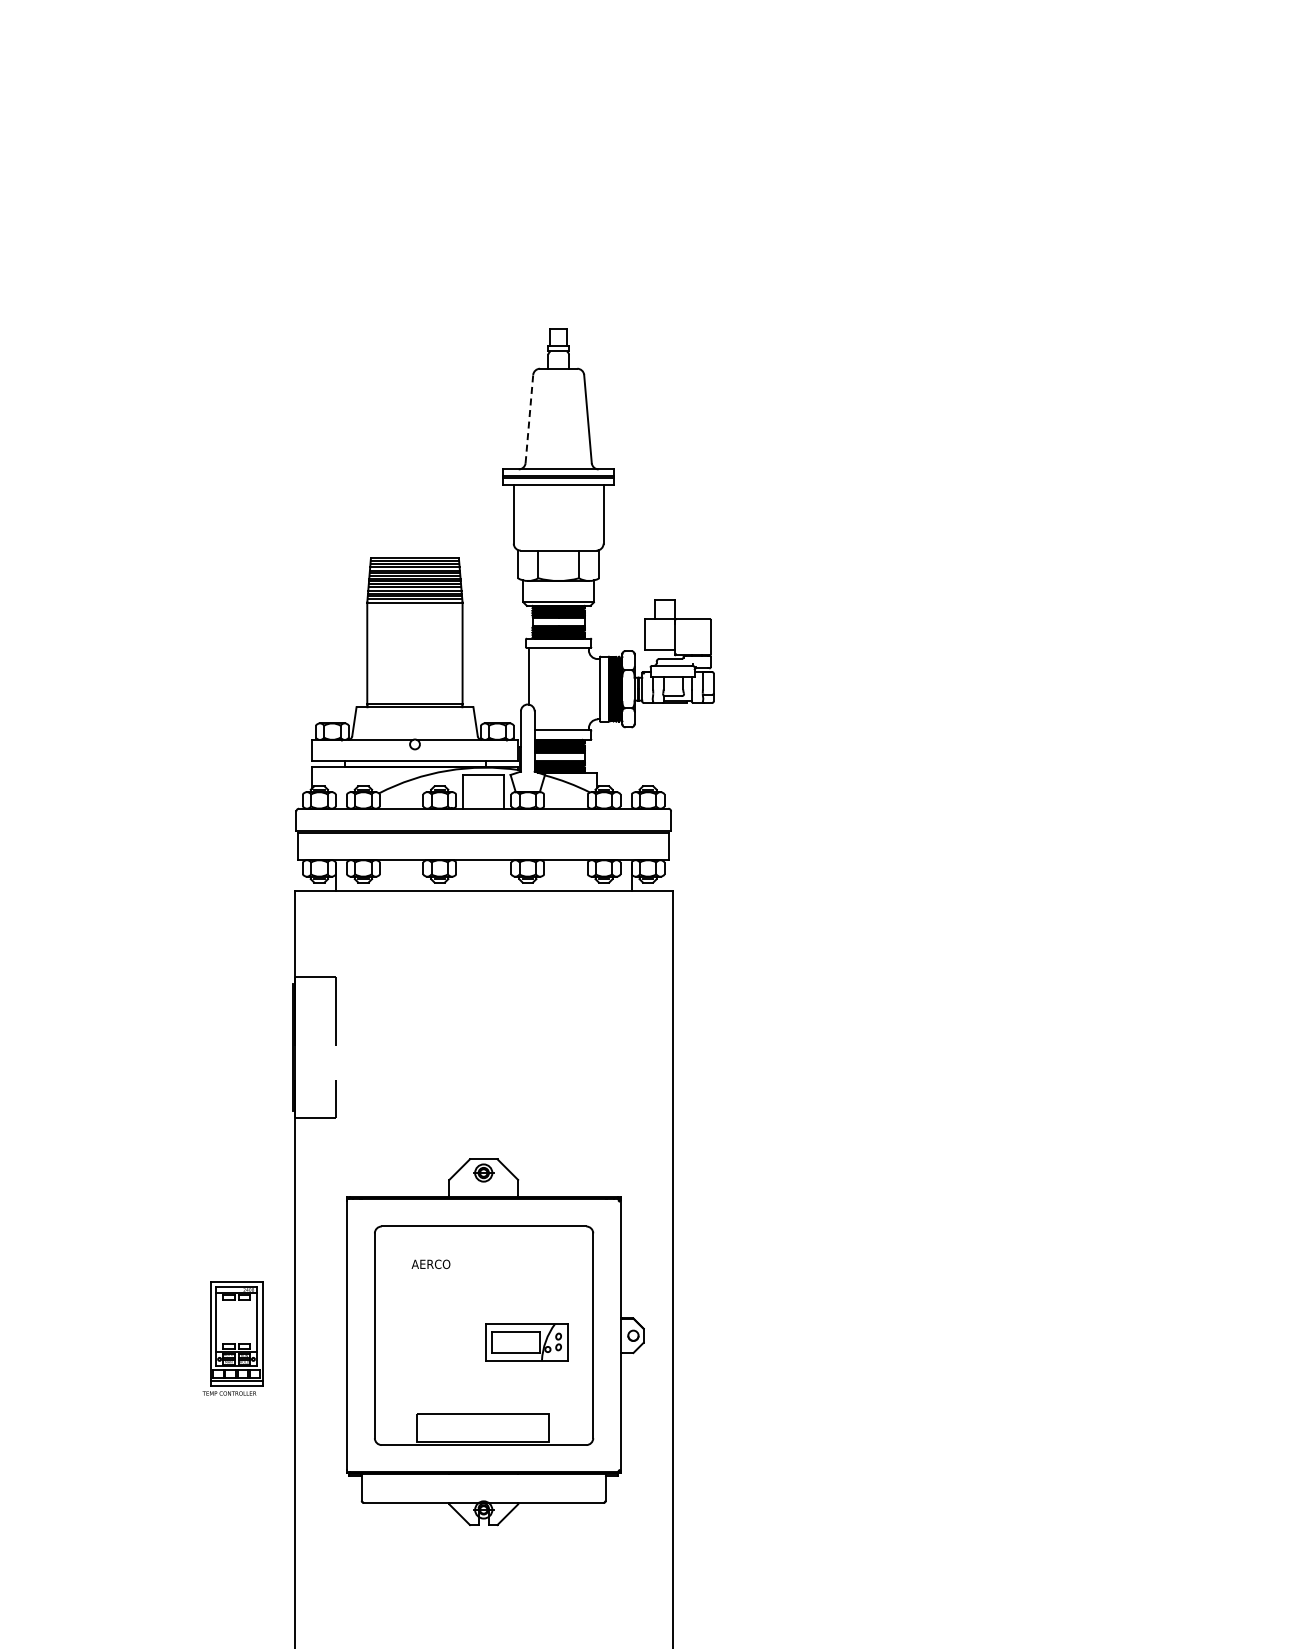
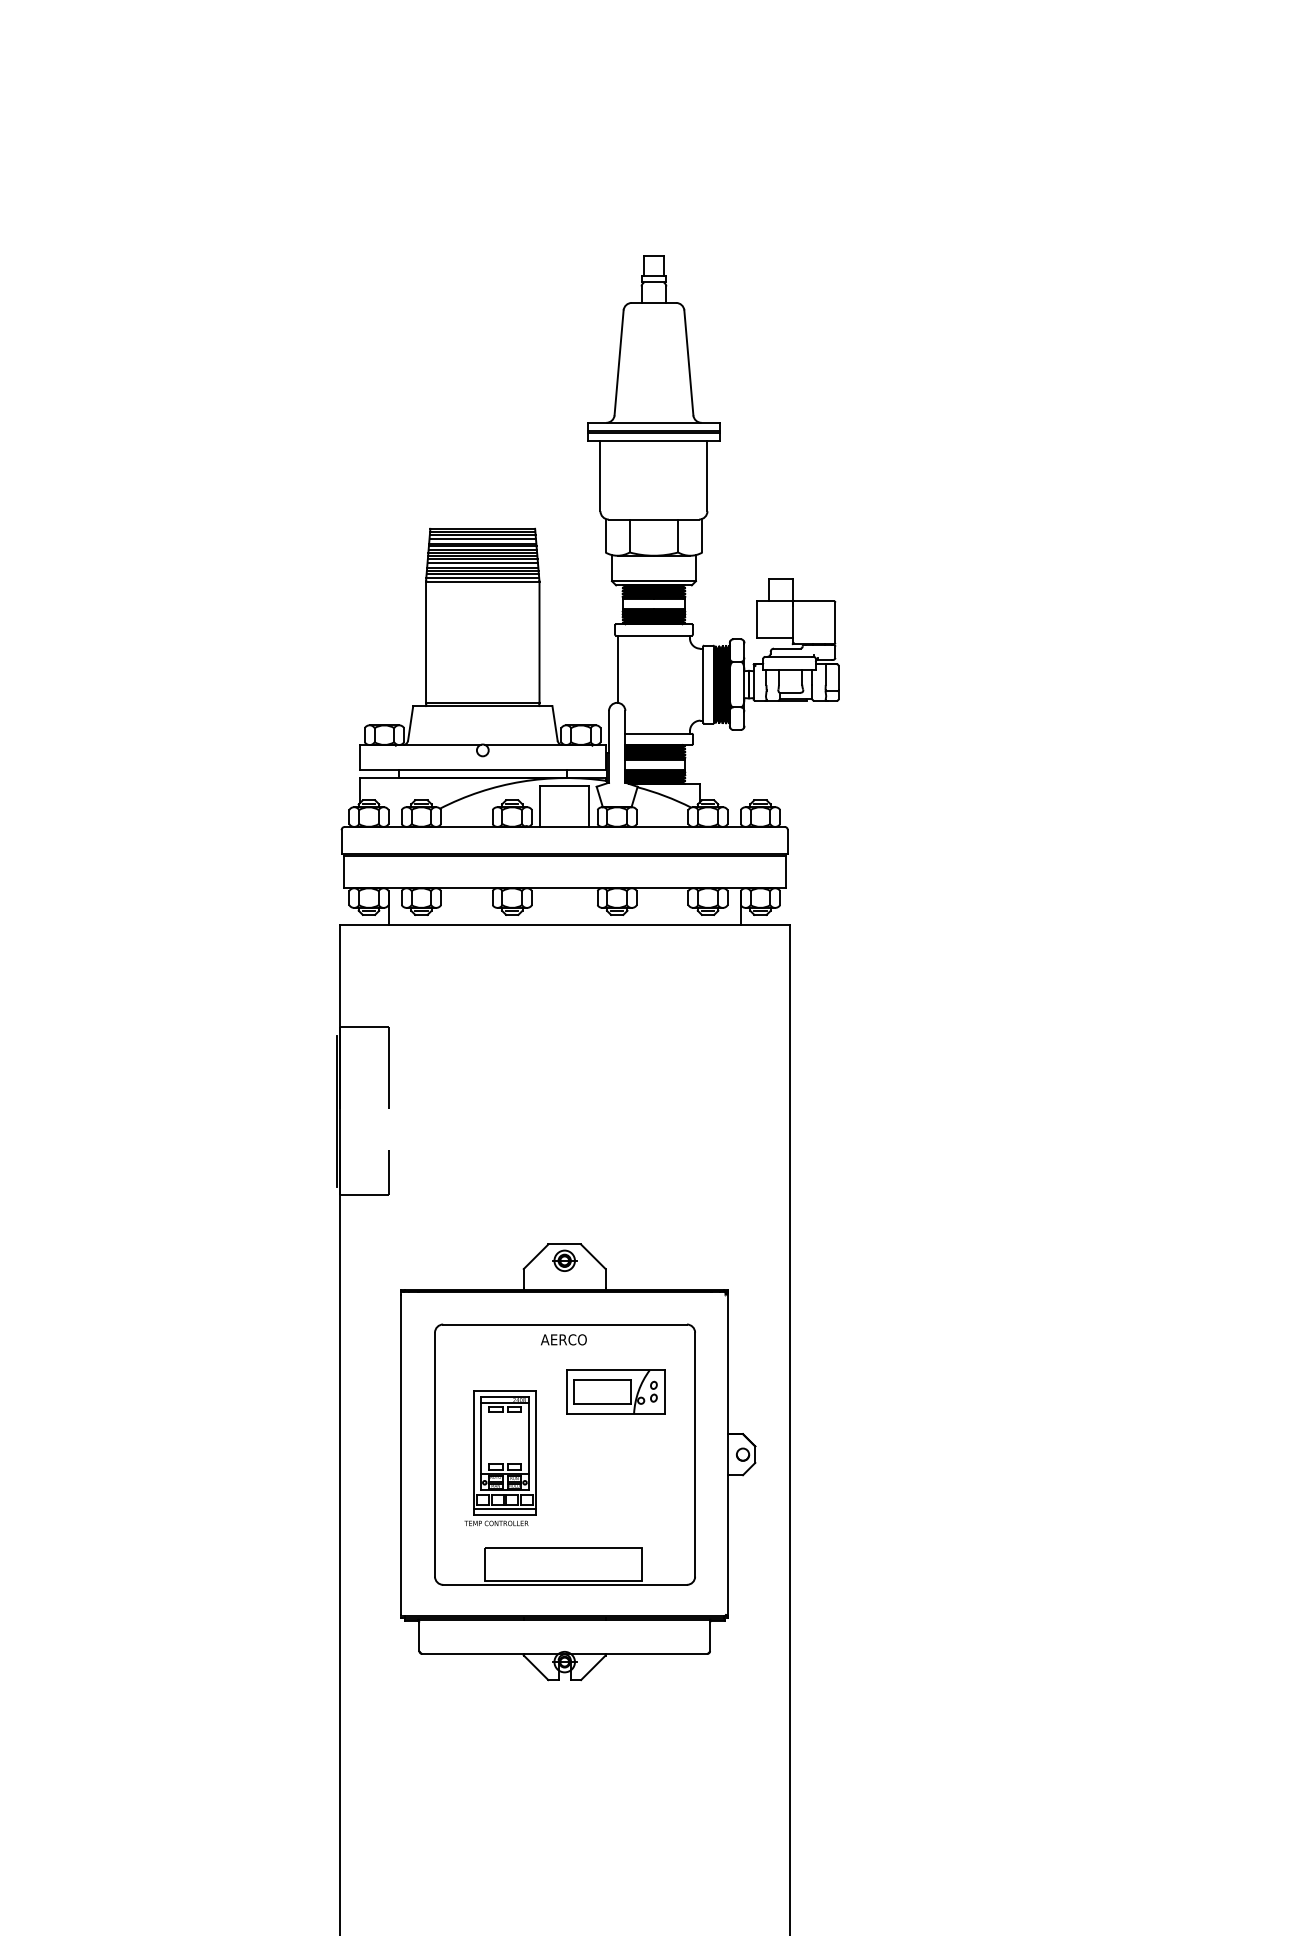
line: (529, 418) -> (619, 362), dashed -> solid
text: (430, 1263) -> (563, 1338), moved
part: (232, 1338) -> (500, 1457), moved
part: (526, 1342) -> (615, 1392), moved

